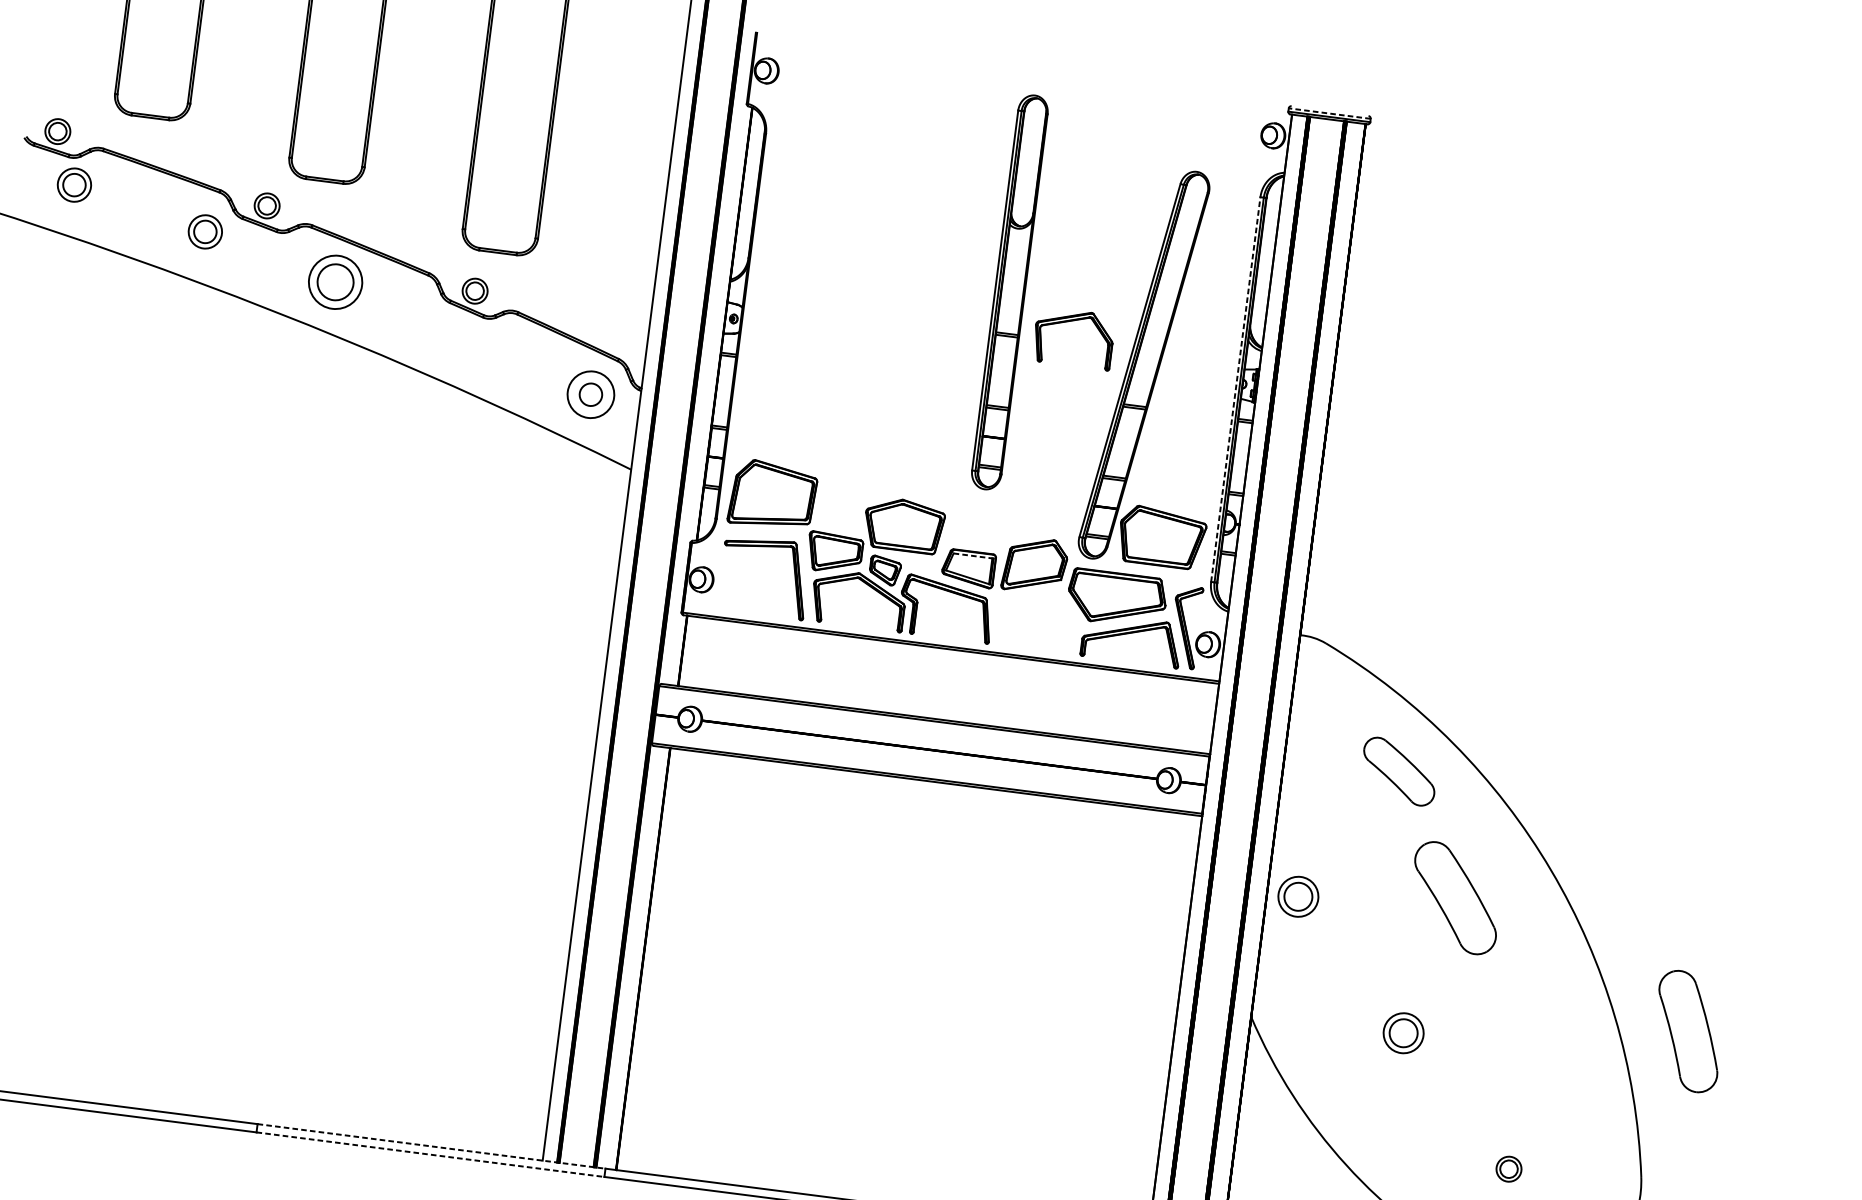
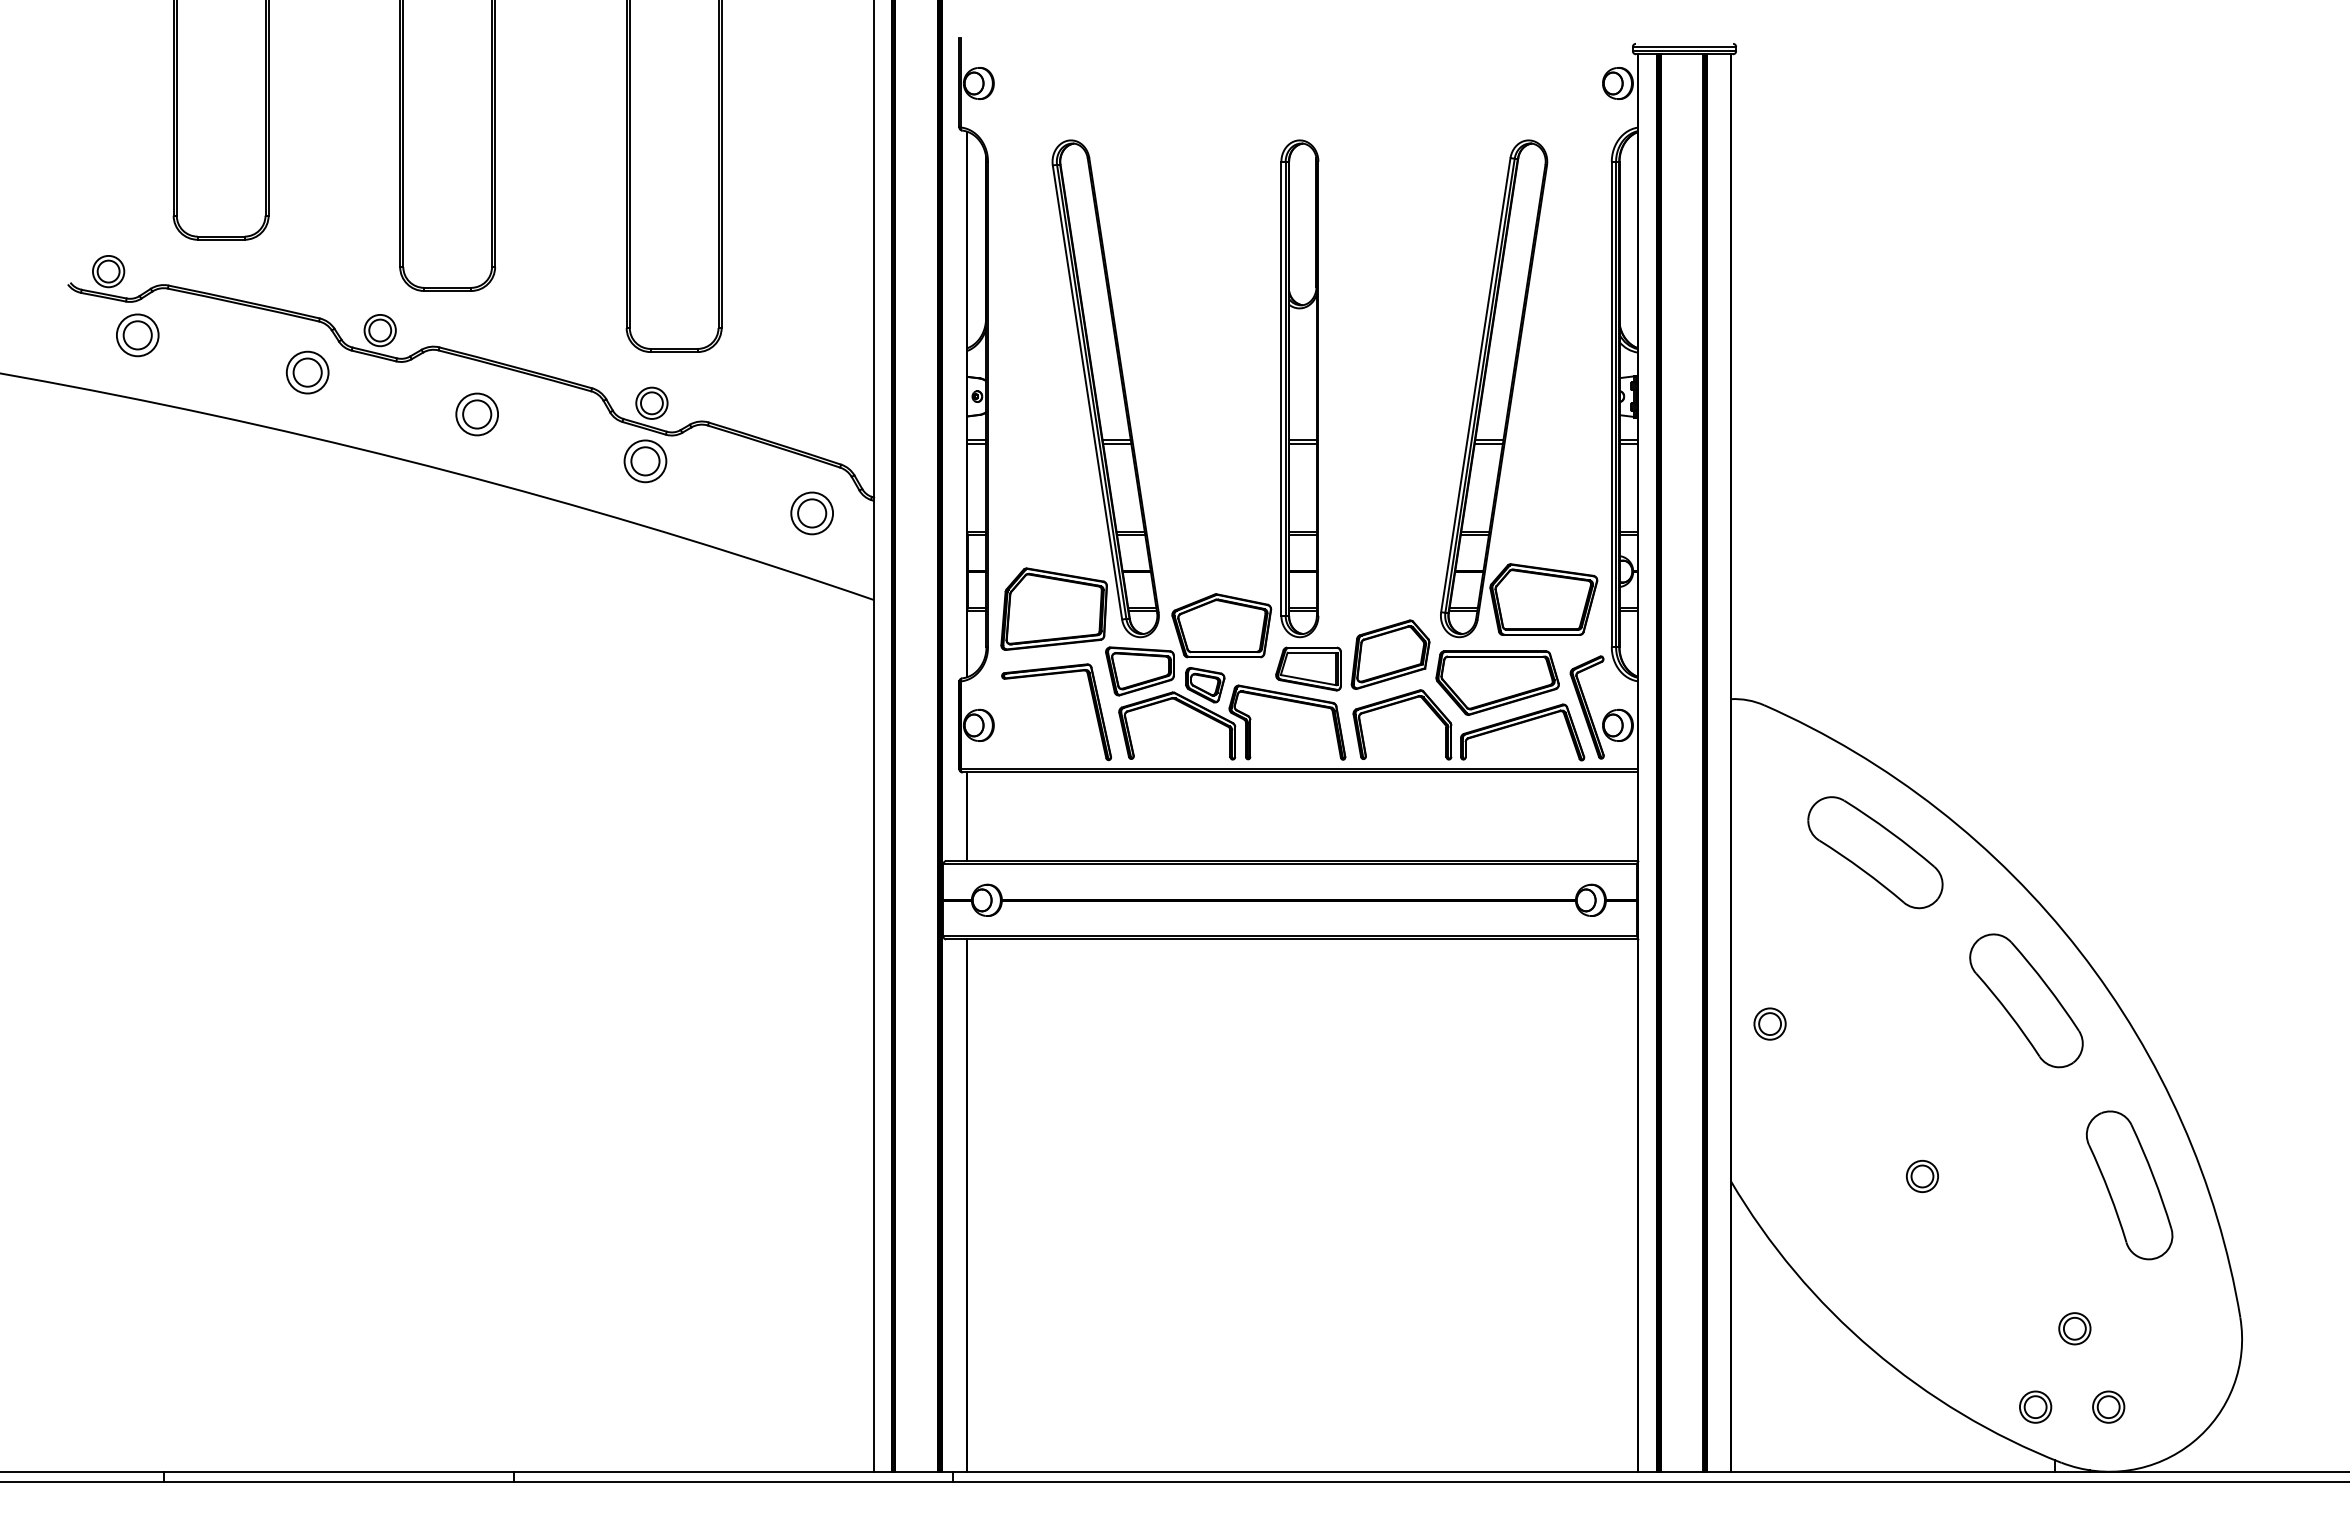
line: (1329, 113) -> (1684, 46), dashed -> solid
part: (334, 282) -> (476, 414), size x0.62
part: (1009, 292) -> (1299, 388), moved
part: (1071, 321) -> (1396, 704), moved
part: (836, 325) -> (1105, 388), added
part: (464, 336) -> (645, 461), added
line: (1235, 389) -> (1611, 404), dashed -> solid
circle: (591, 394) -> (812, 513), size x0.71
line: (973, 555) -> (1312, 652), dashed -> solid
part: (1399, 771) -> (1875, 852), size x1.43
part: (1297, 896) -> (1769, 1023), size x0.62
part: (1455, 897) -> (2026, 1000), moved
part: (1688, 1031) -> (2129, 1185), moved
part: (1403, 1032) -> (1922, 1175), size x0.62
line: (432, 1146) -> (734, 1471), dashed -> solid
line: (430, 1154) -> (734, 1482), dashed -> solid

